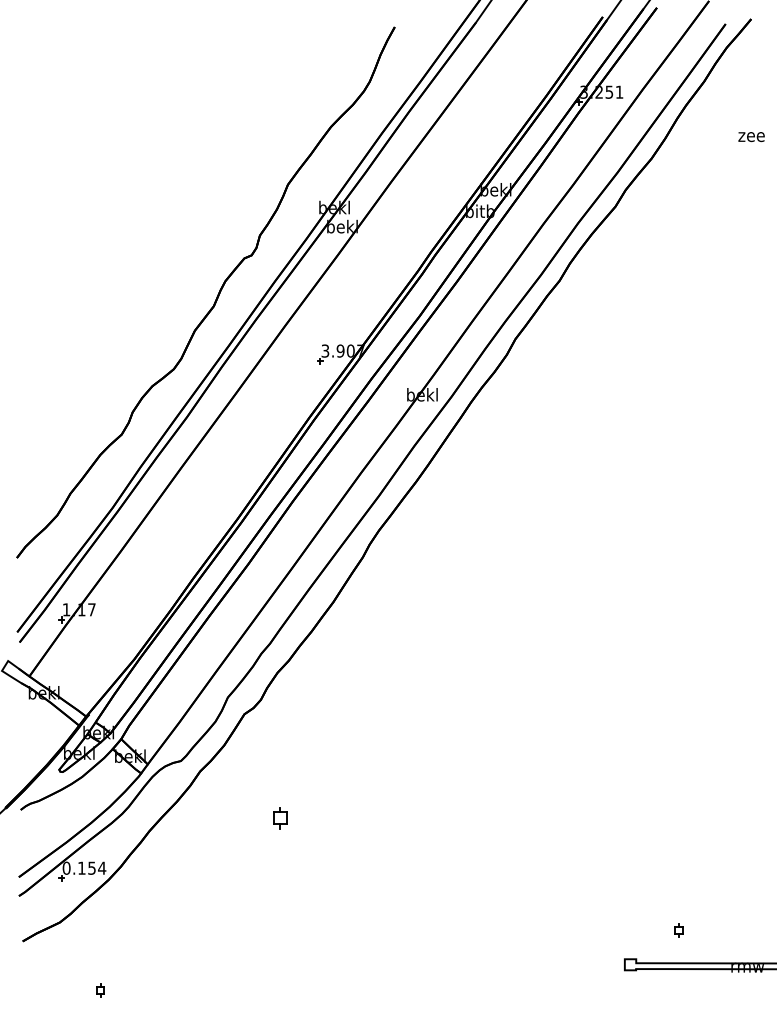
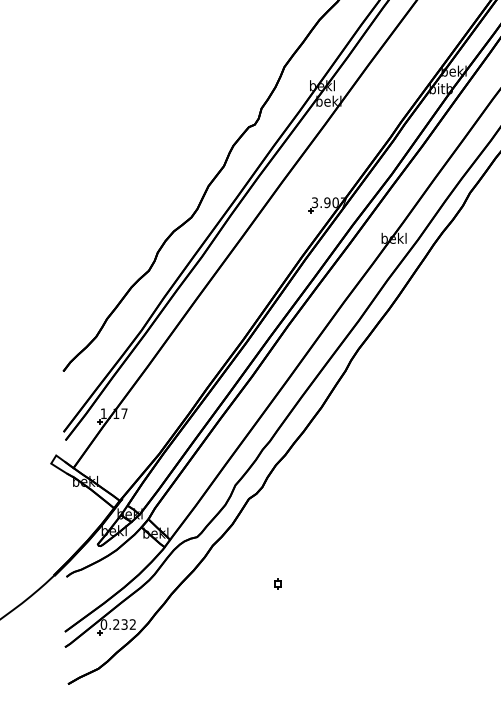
part: (279, 818) -> (277, 583), size x0.62
text: (92, 867) -> (125, 623), 0.154 -> 0.232

